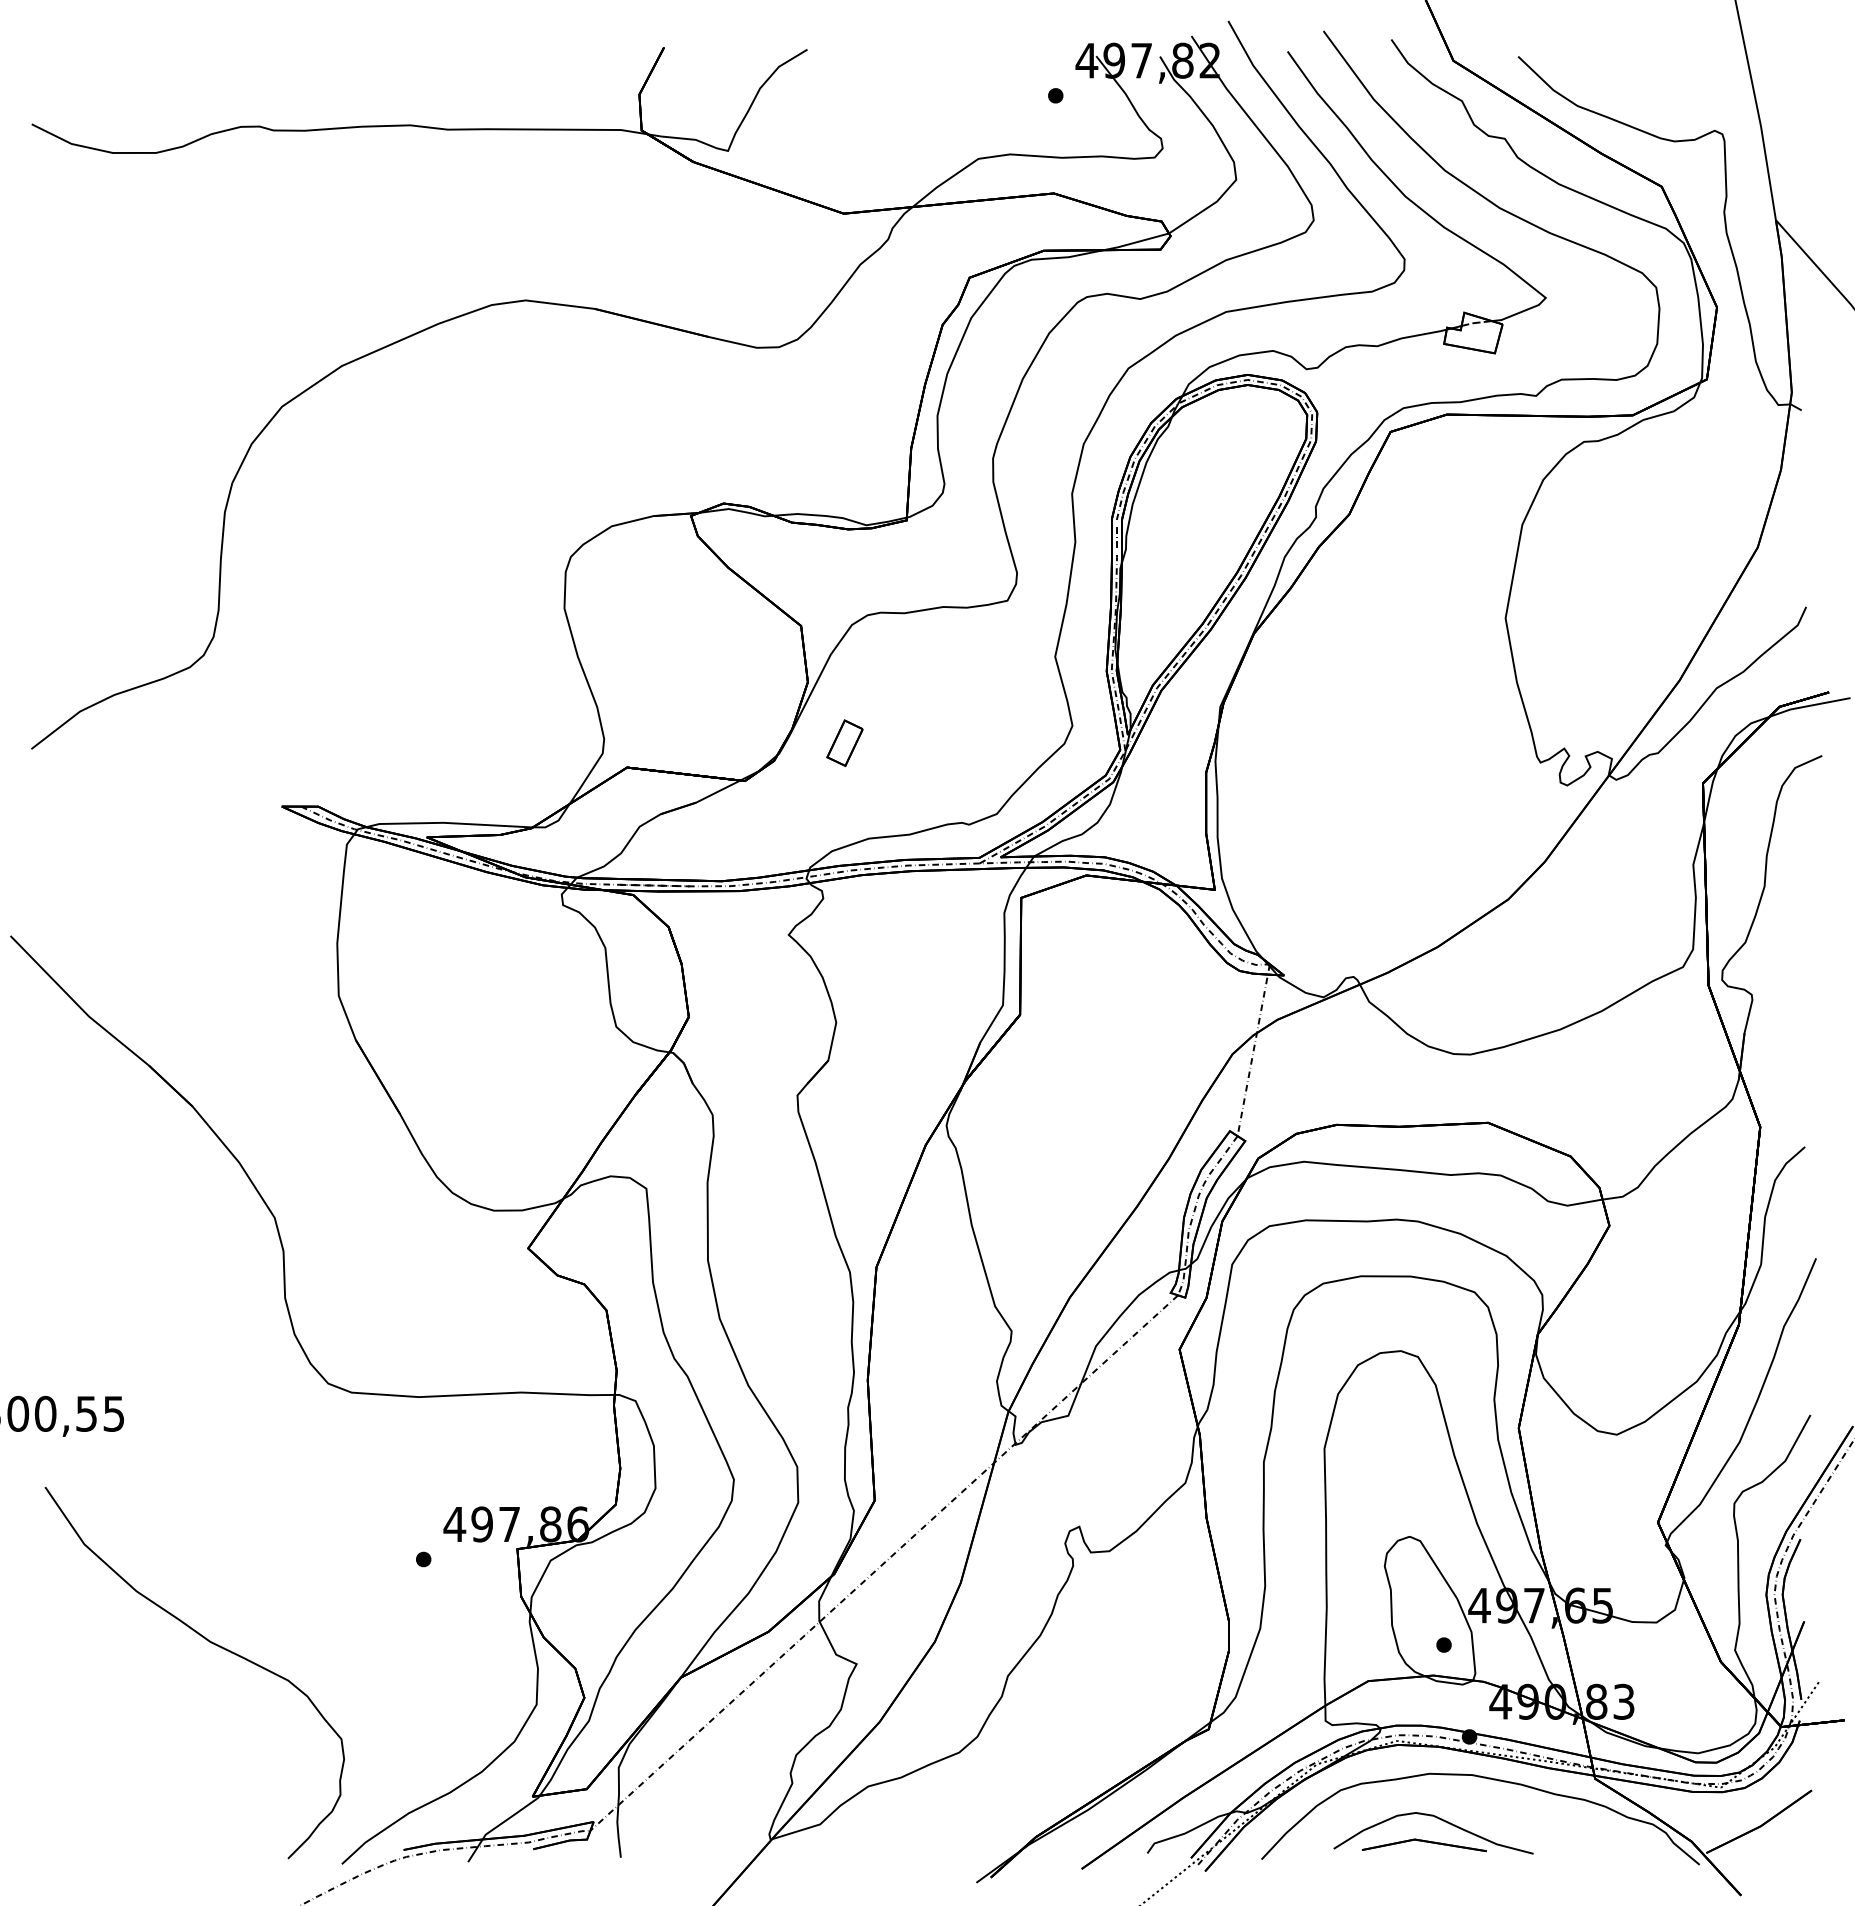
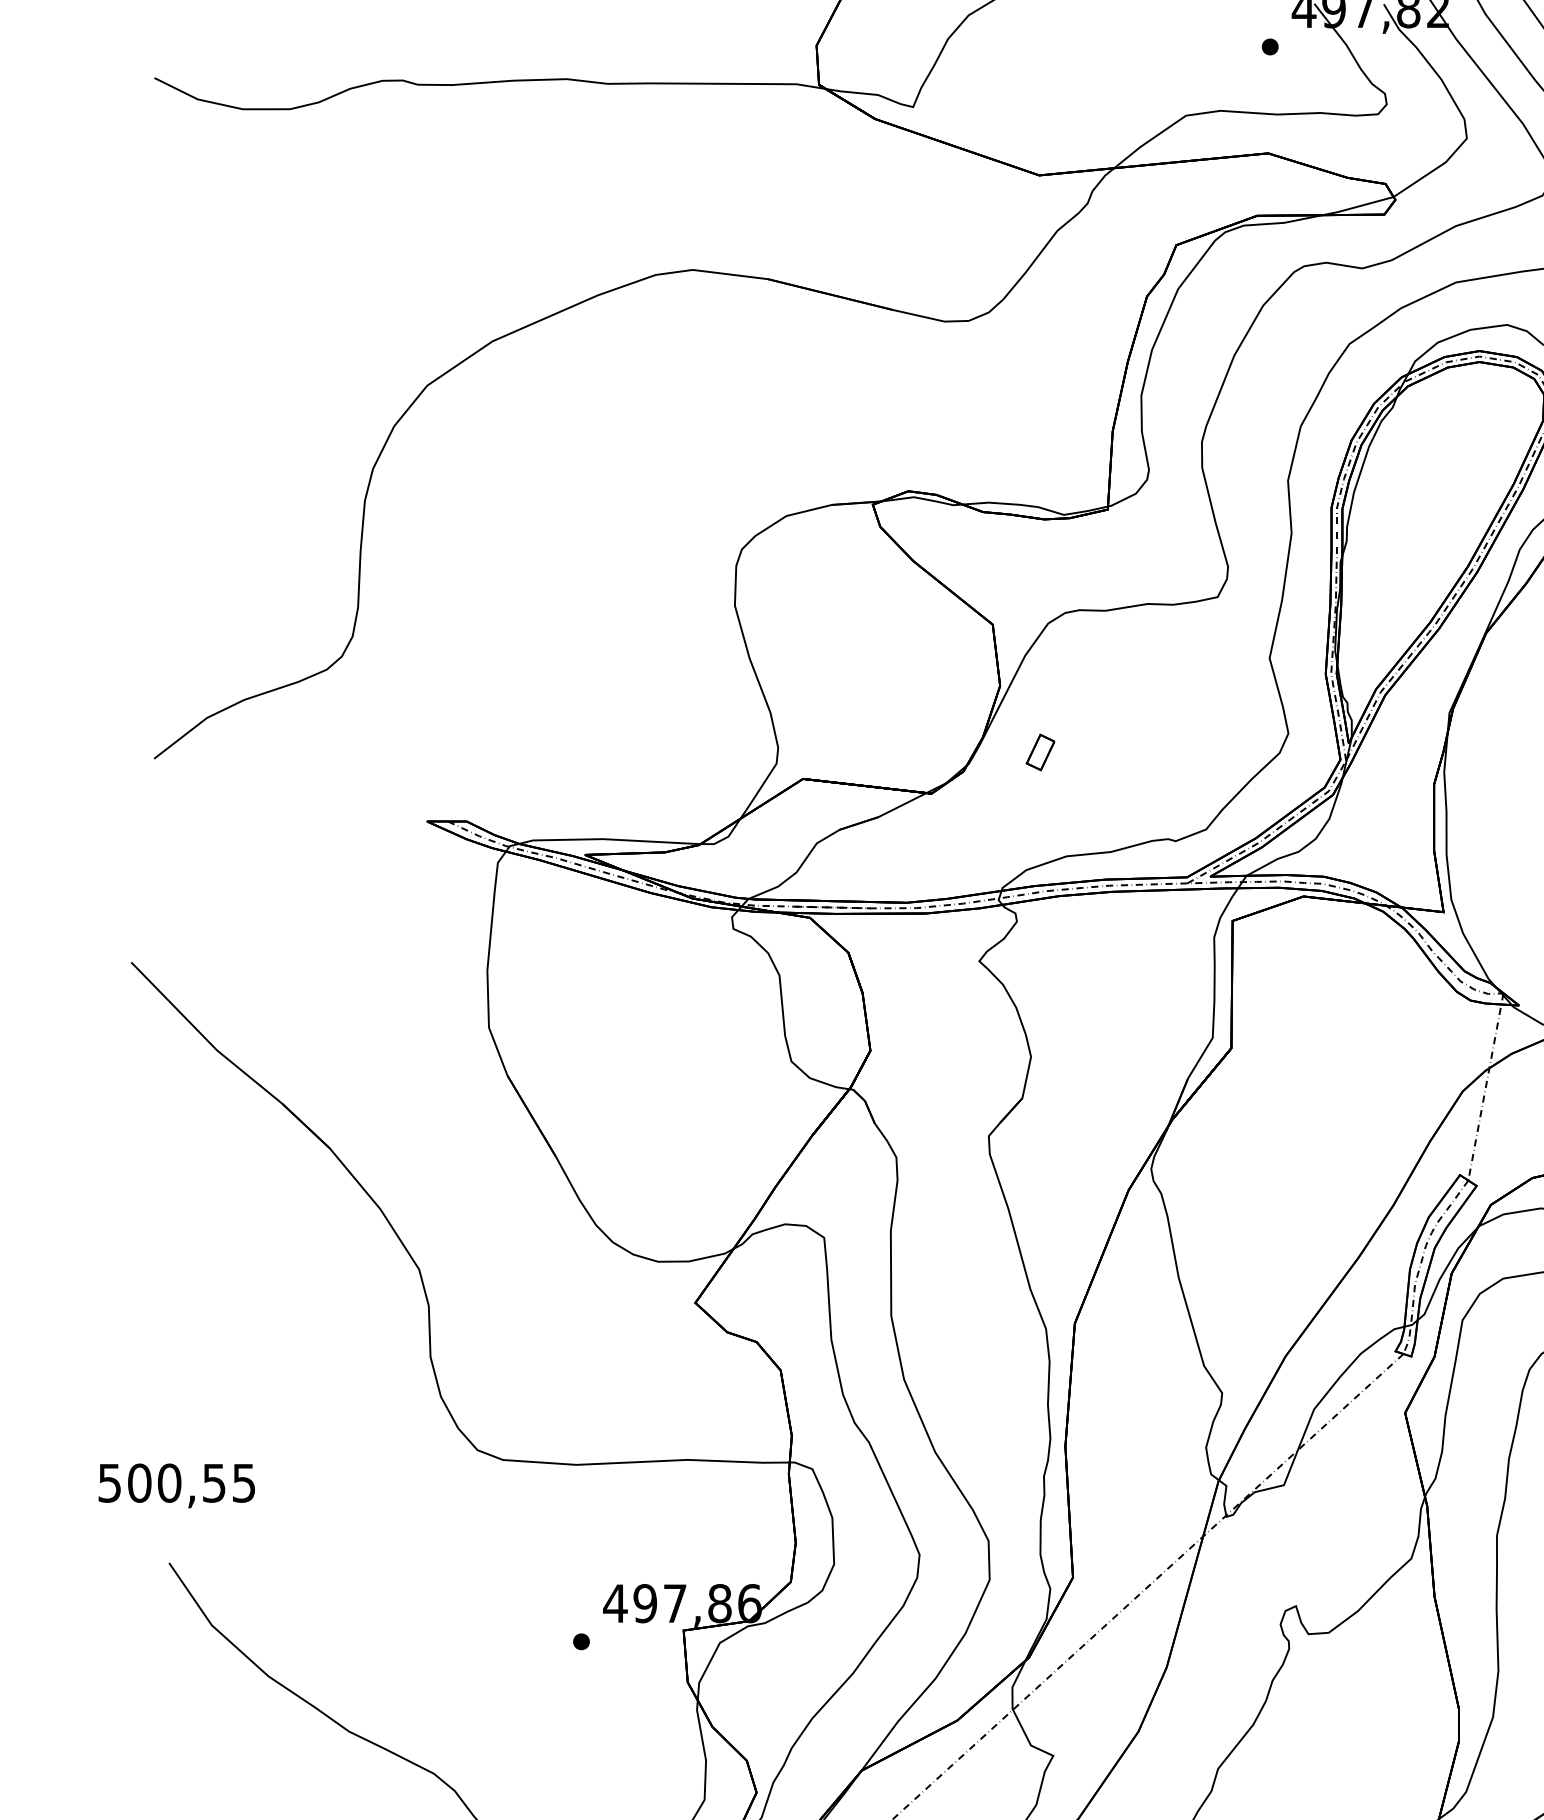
part: (844, 743) -> (1040, 752), size x0.71

